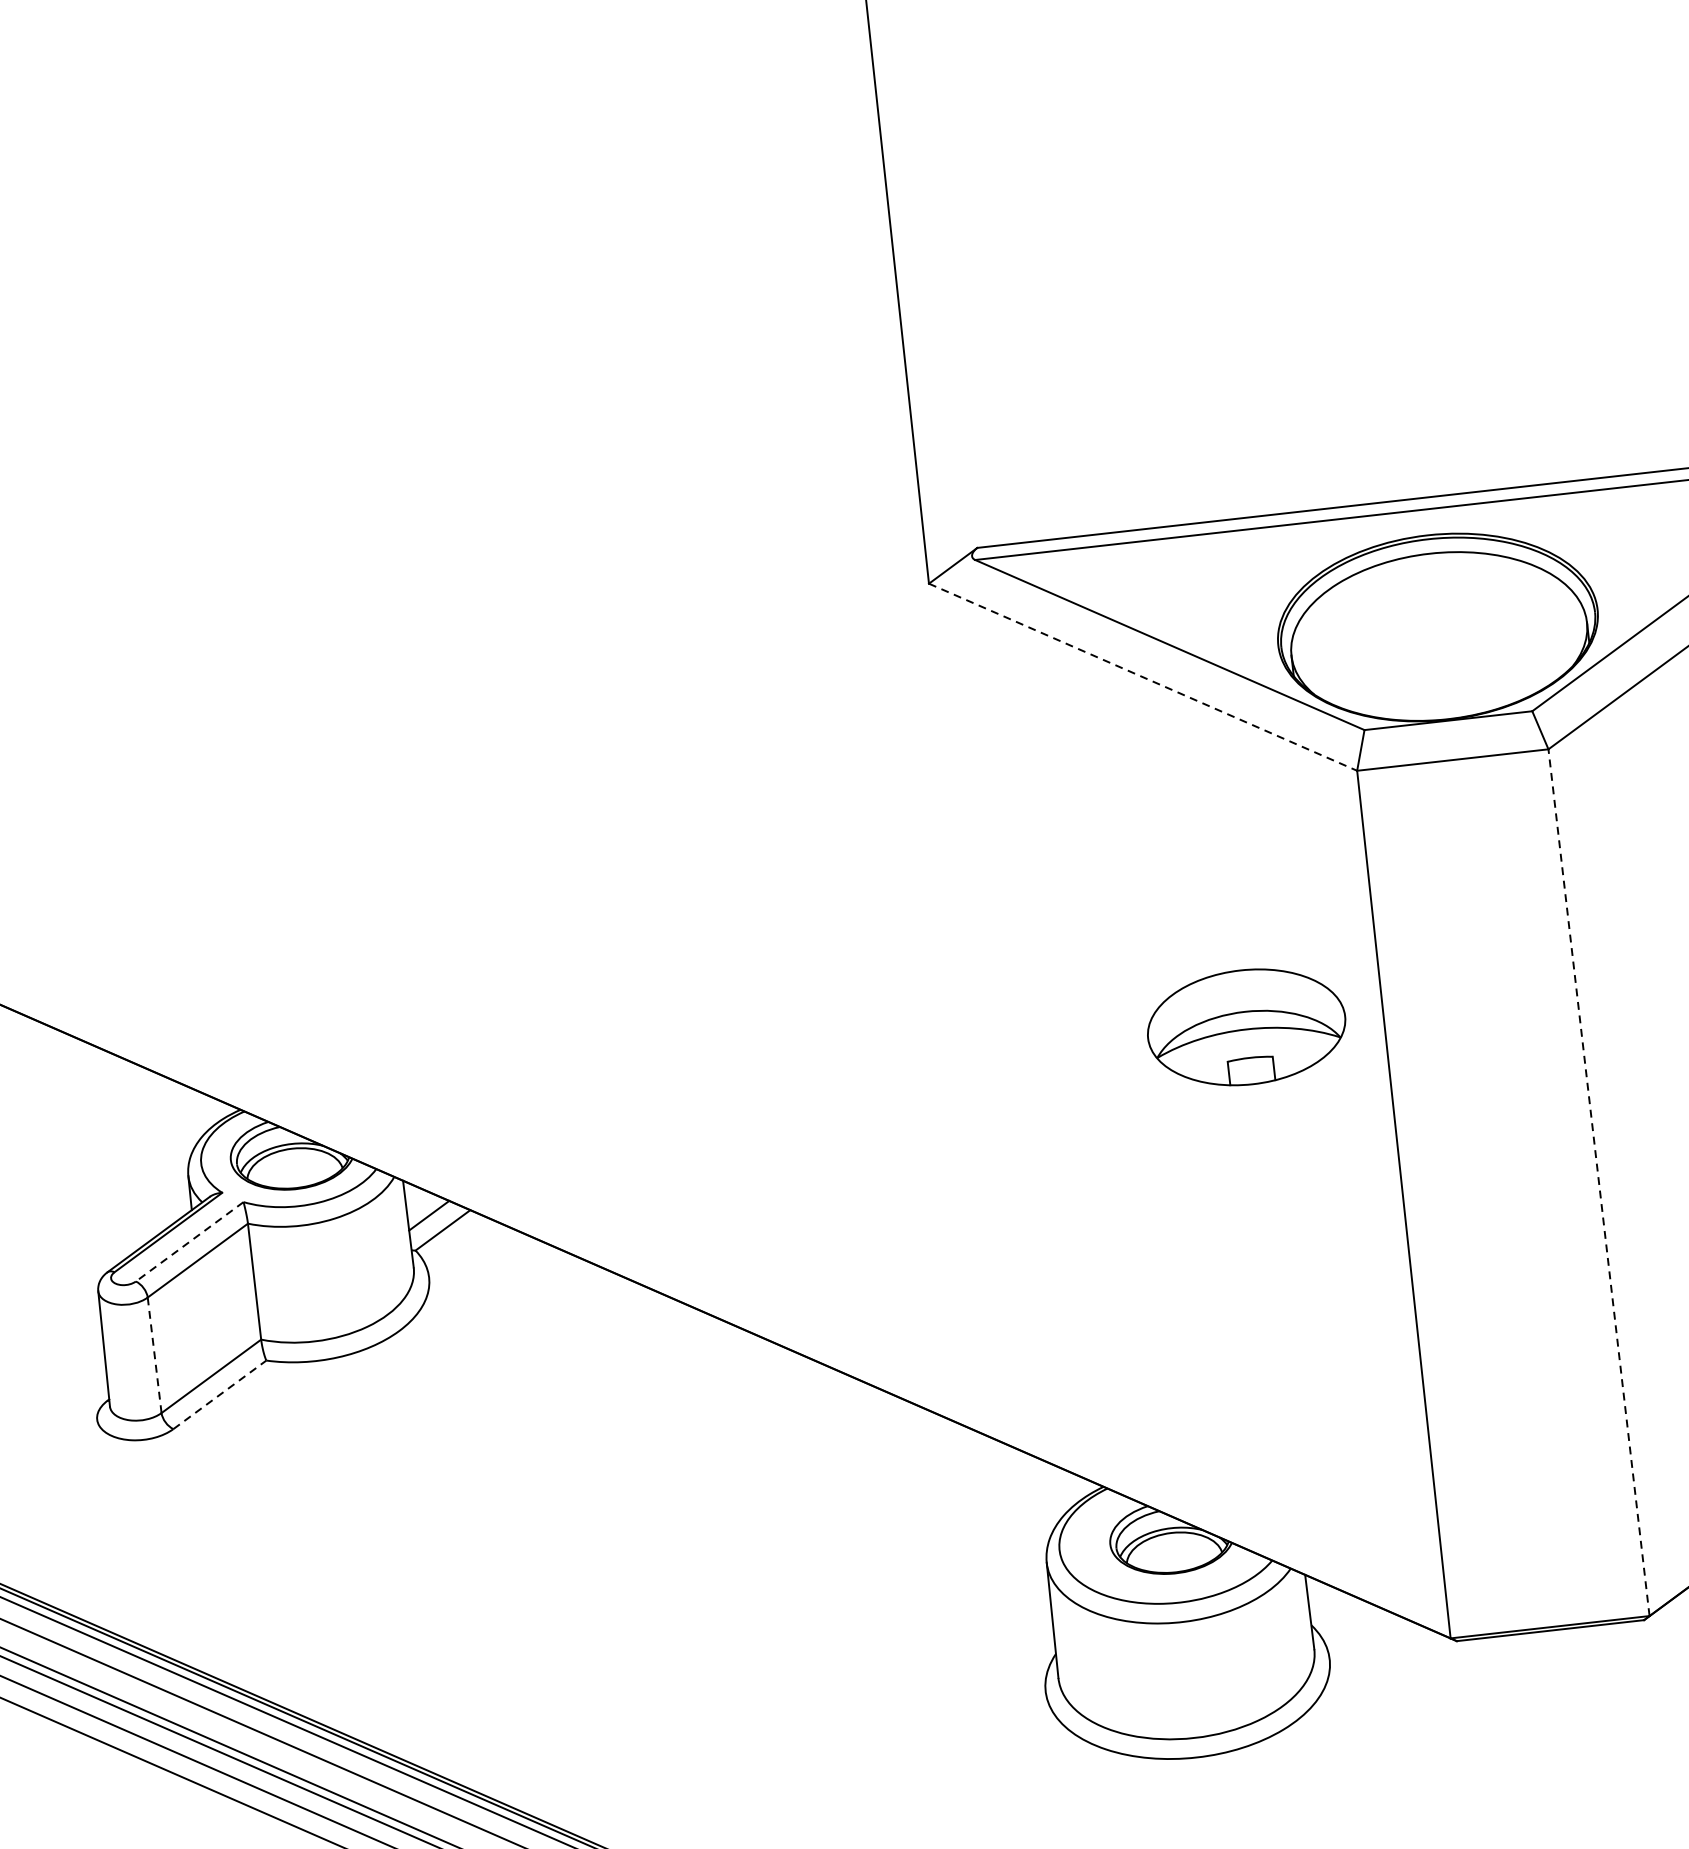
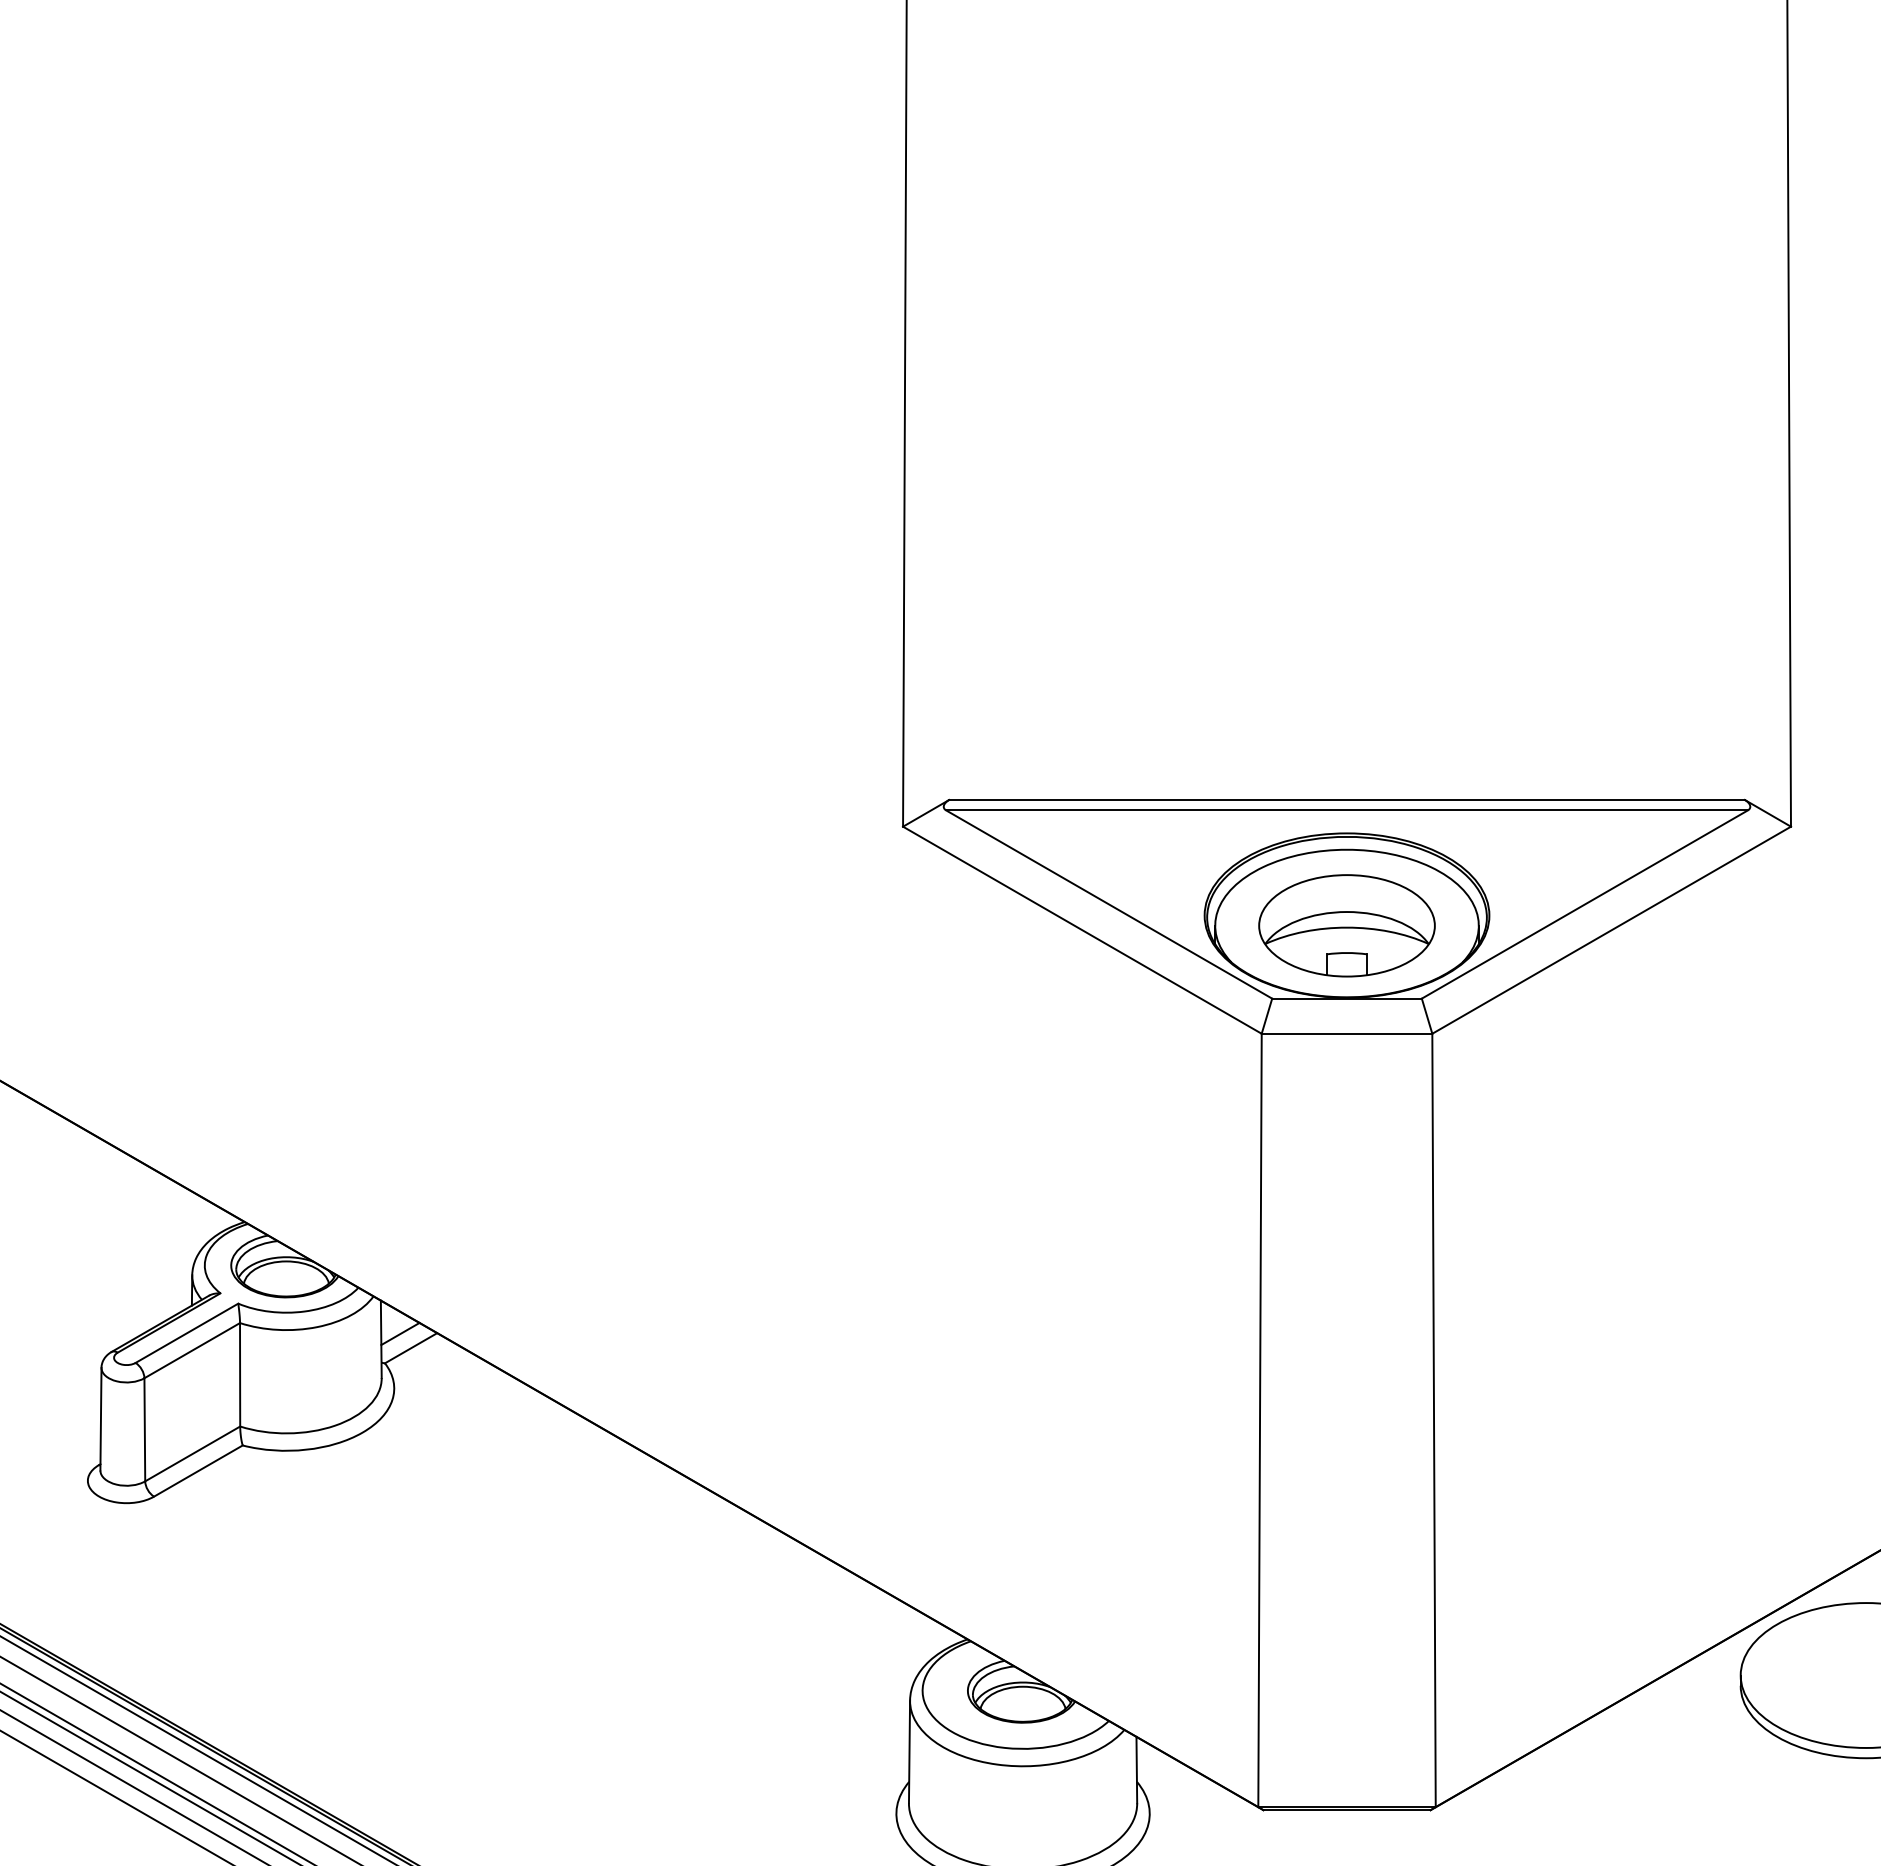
line: (1143, 677) -> (1082, 930), dashed -> solid
part: (1246, 1027) -> (1346, 925), moved
line: (1599, 1182) -> (1434, 1420), dashed -> solid
line: (189, 1242) -> (186, 1333), dashed -> solid
line: (154, 1355) -> (144, 1429), dashed -> solid
line: (219, 1394) -> (198, 1470), dashed -> solid

